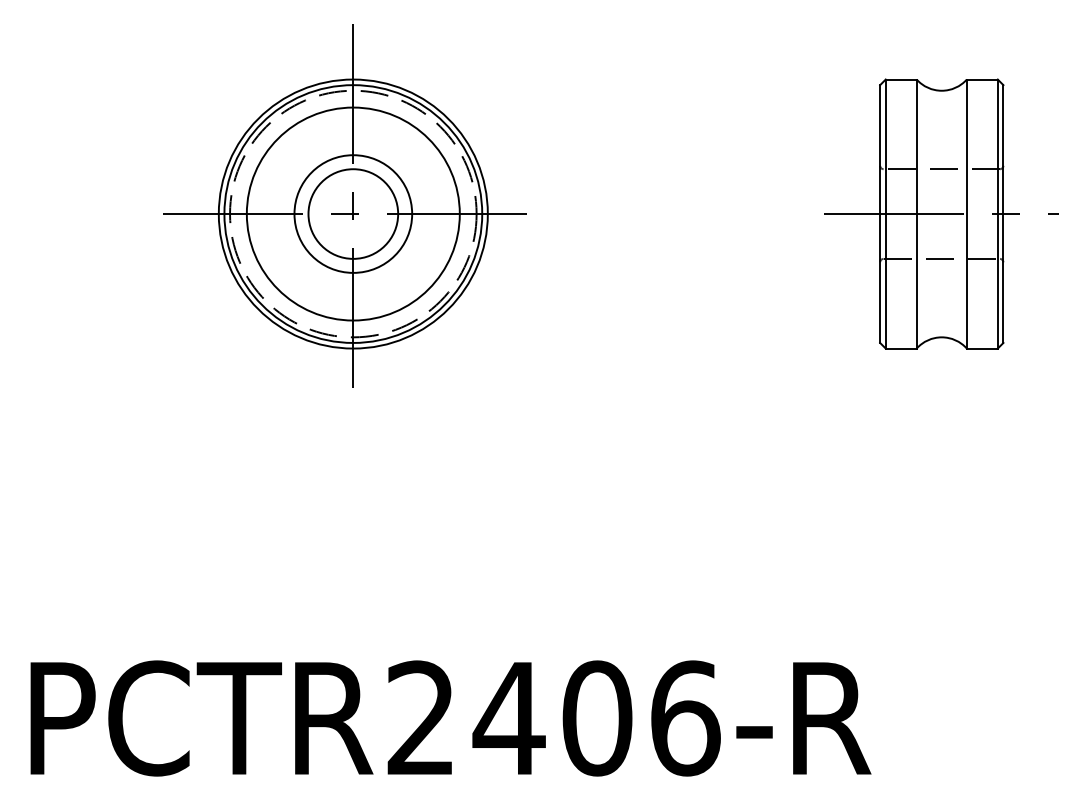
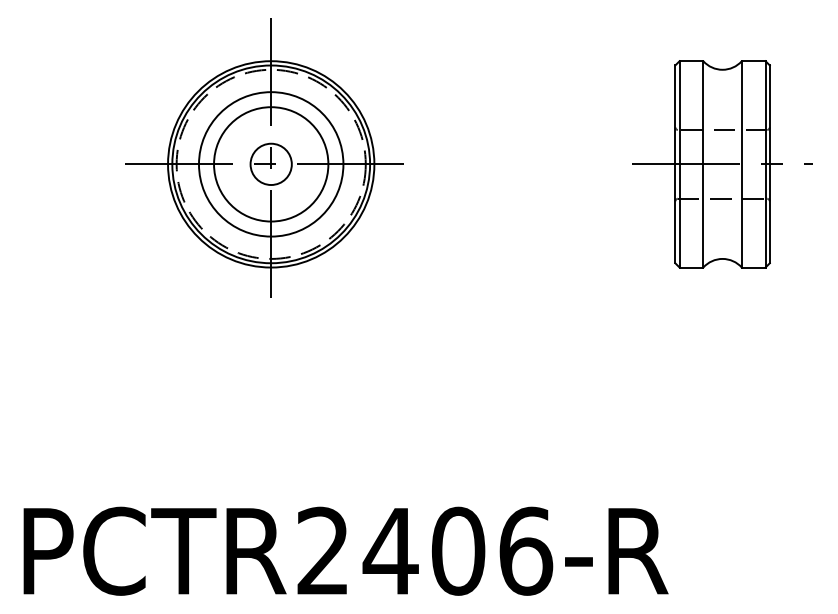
circle: (352, 212) -> (270, 163), size x0.6
circle: (352, 214) -> (270, 164), size x0.7
circle: (353, 214) -> (271, 164), size x1.6

